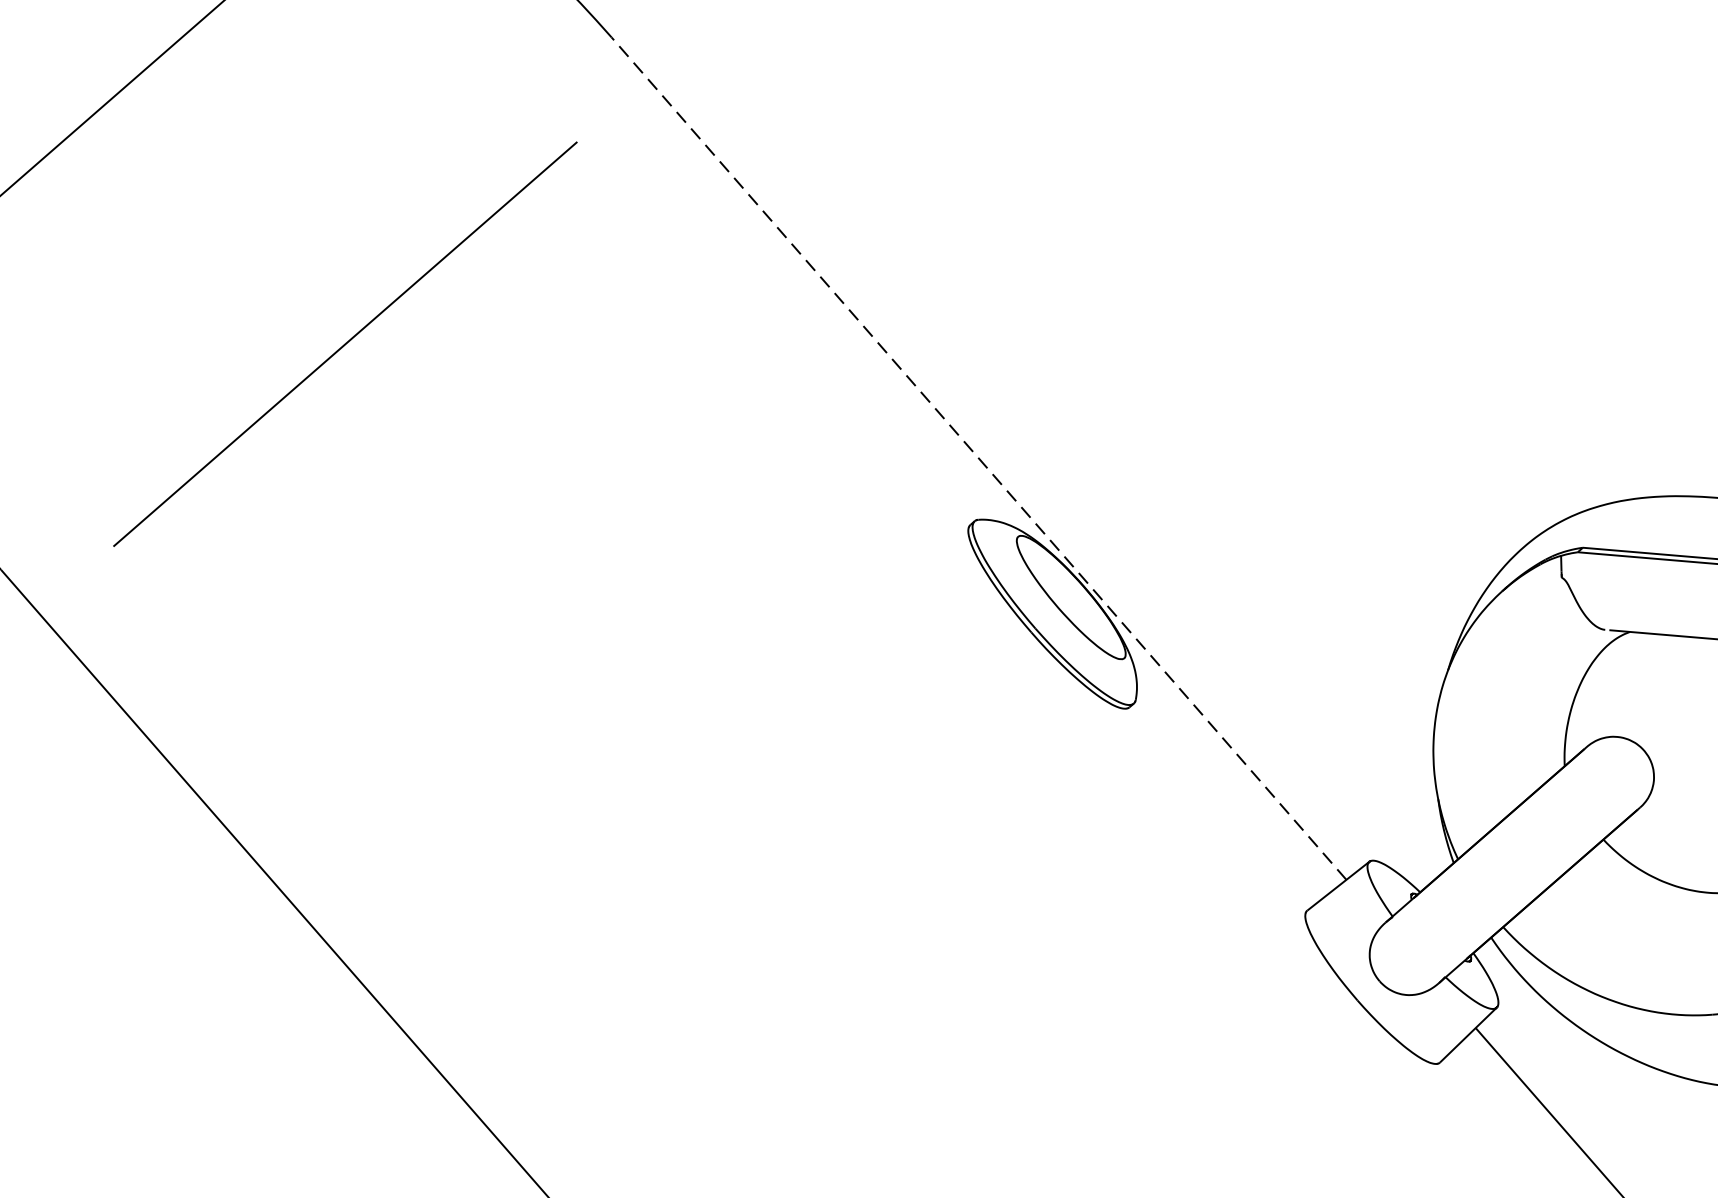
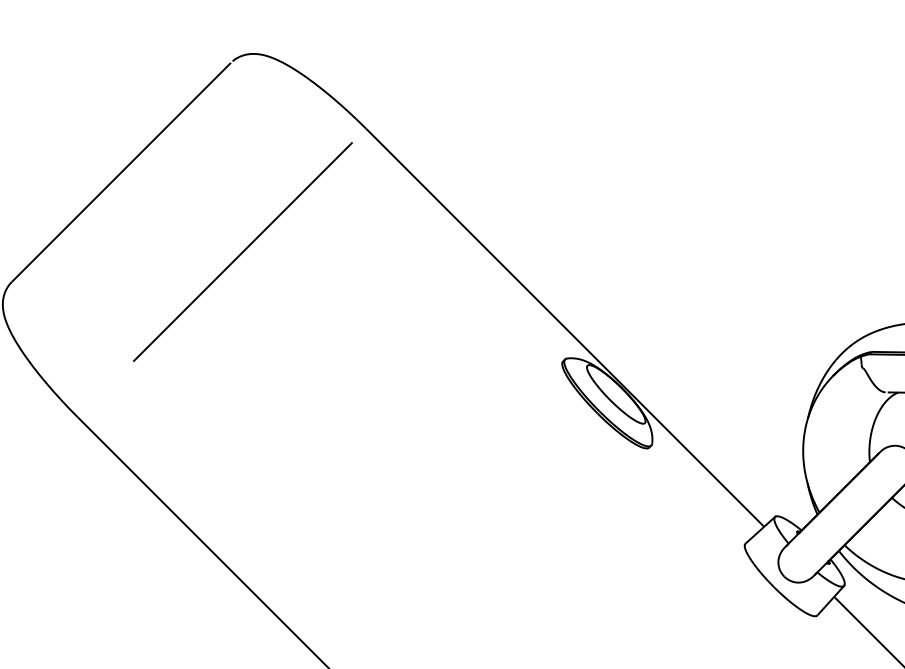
line: (344, 343) -> (242, 251), moved
line: (977, 457) -> (564, 327), dashed -> solid

